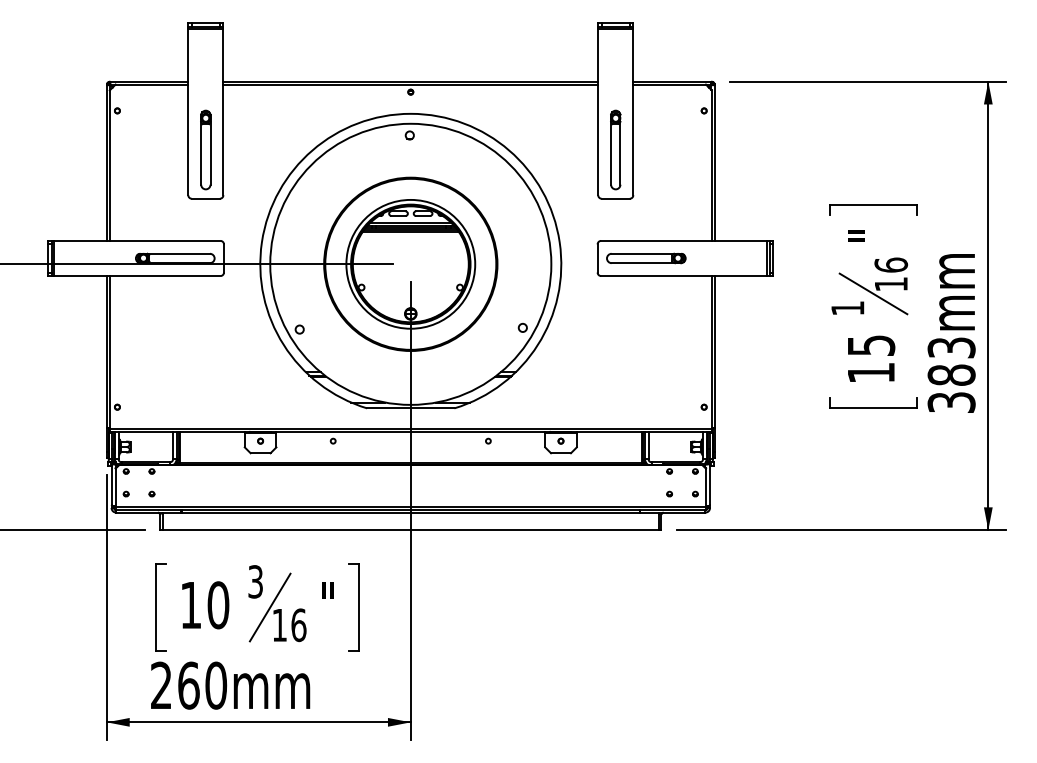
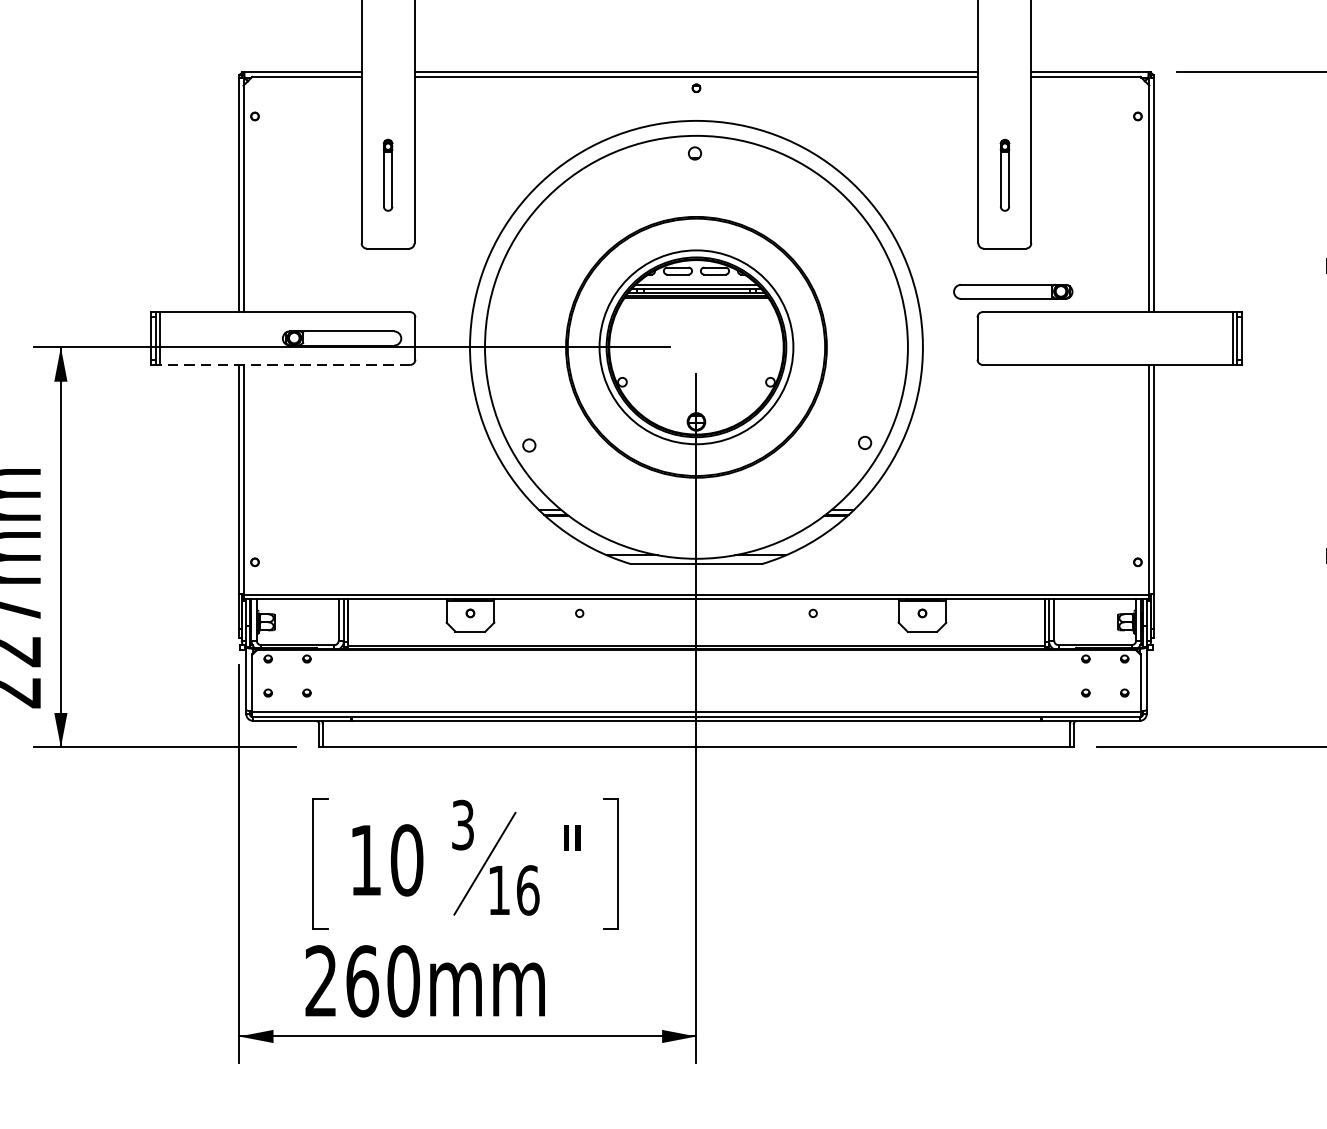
part: (205, 149) -> (387, 174), size x0.6
part: (615, 149) -> (1004, 174), size x0.6
part: (646, 258) -> (1013, 291), moved
line: (136, 276) -> (283, 365), solid -> dashed

